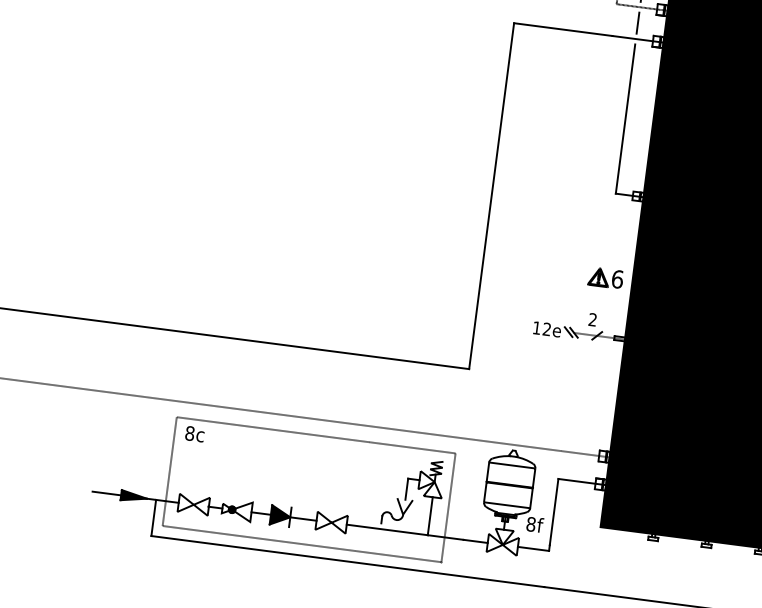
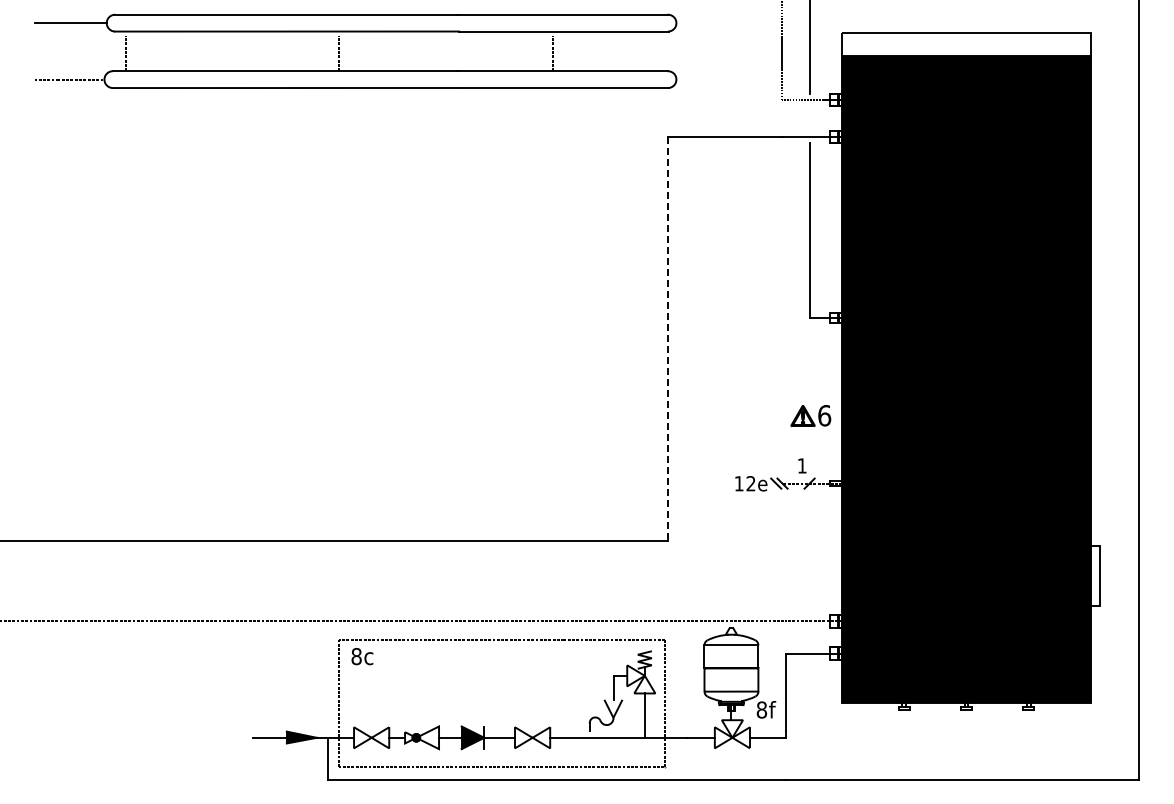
line: (637, 23) -> (809, 118), removed
line: (491, 196) -> (667, 339), solid -> dashed
text: (592, 319) -> (801, 465), 2 -> 1

